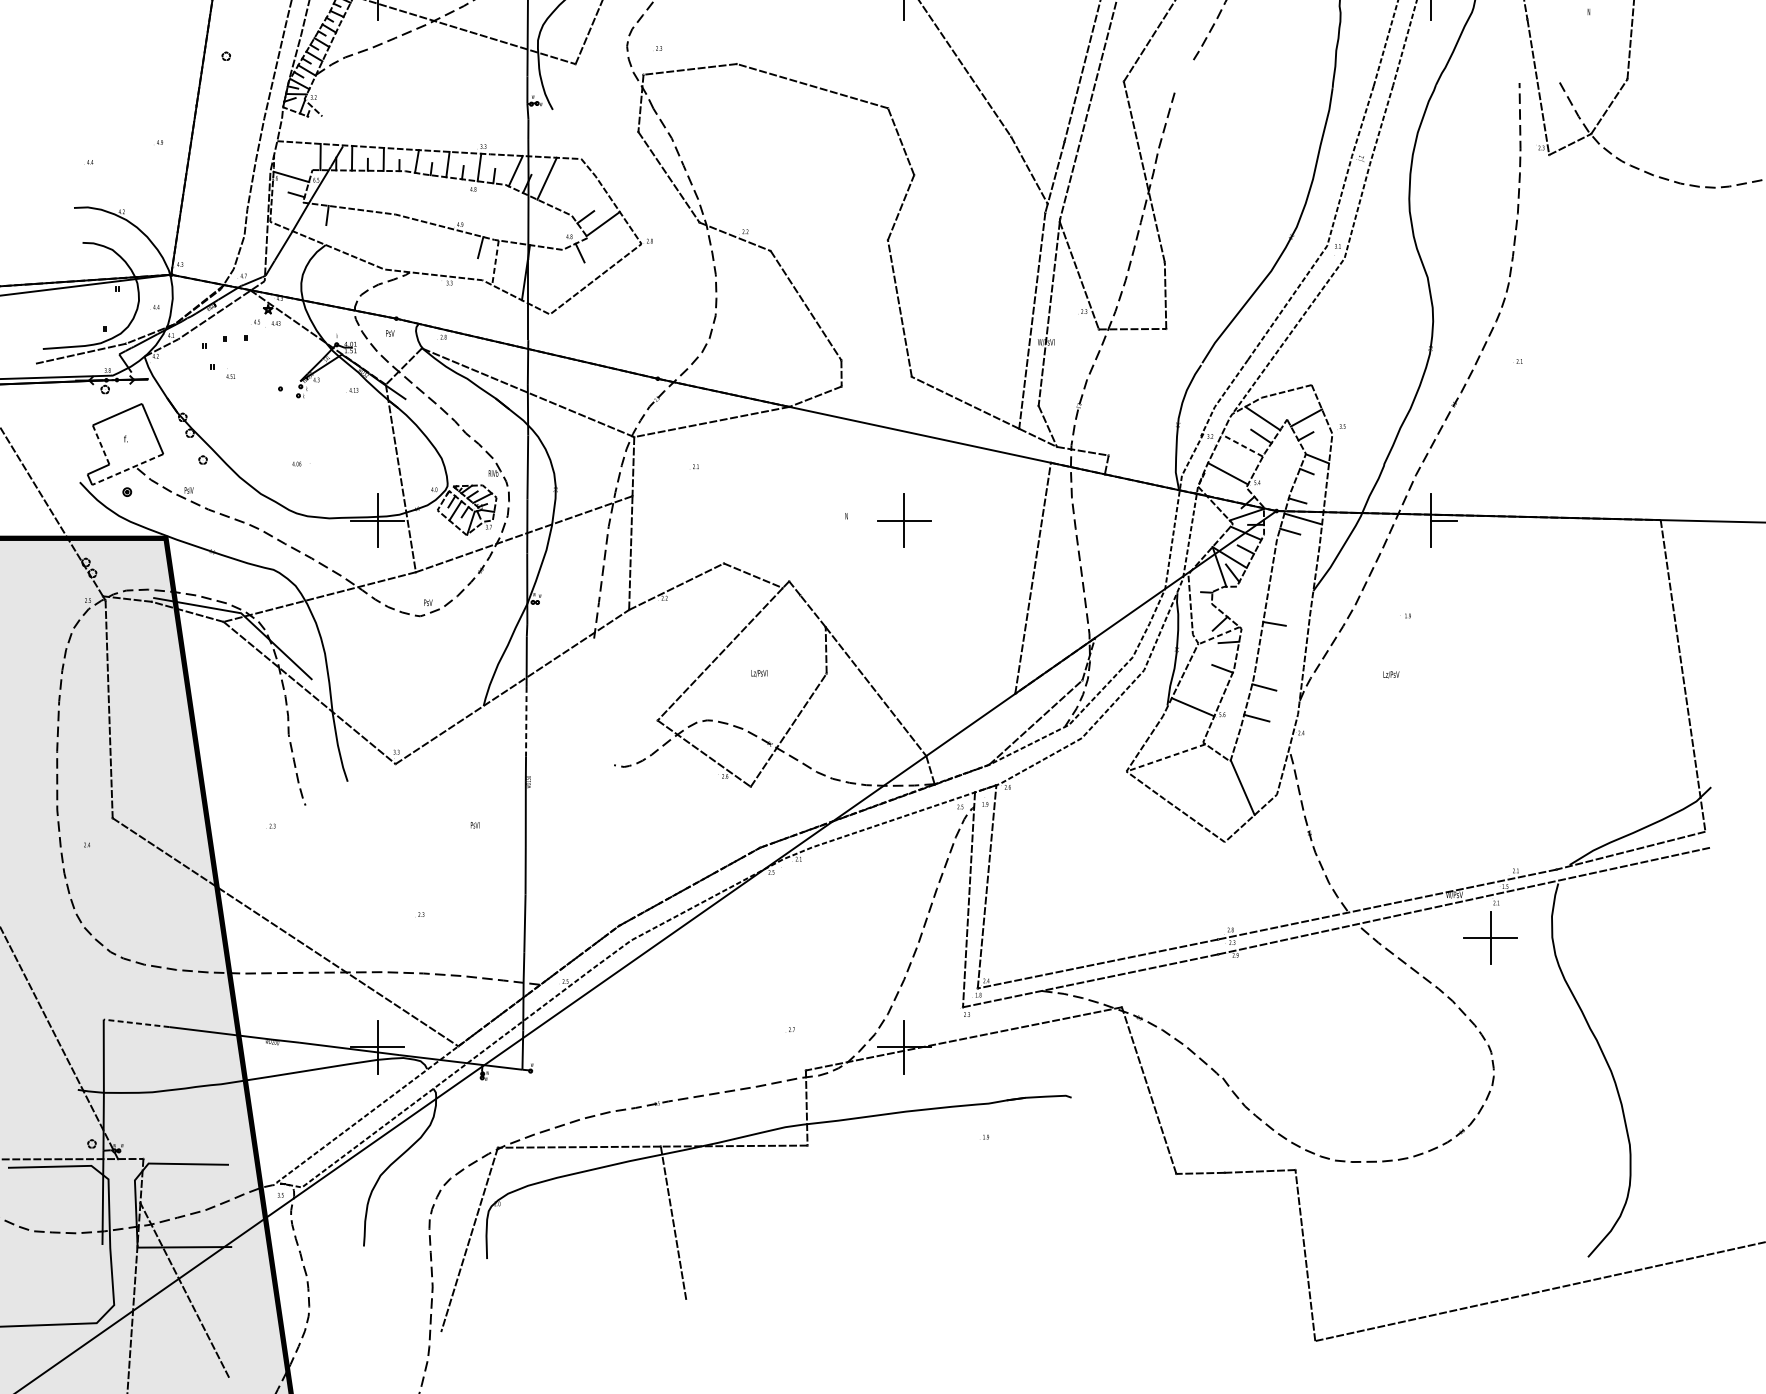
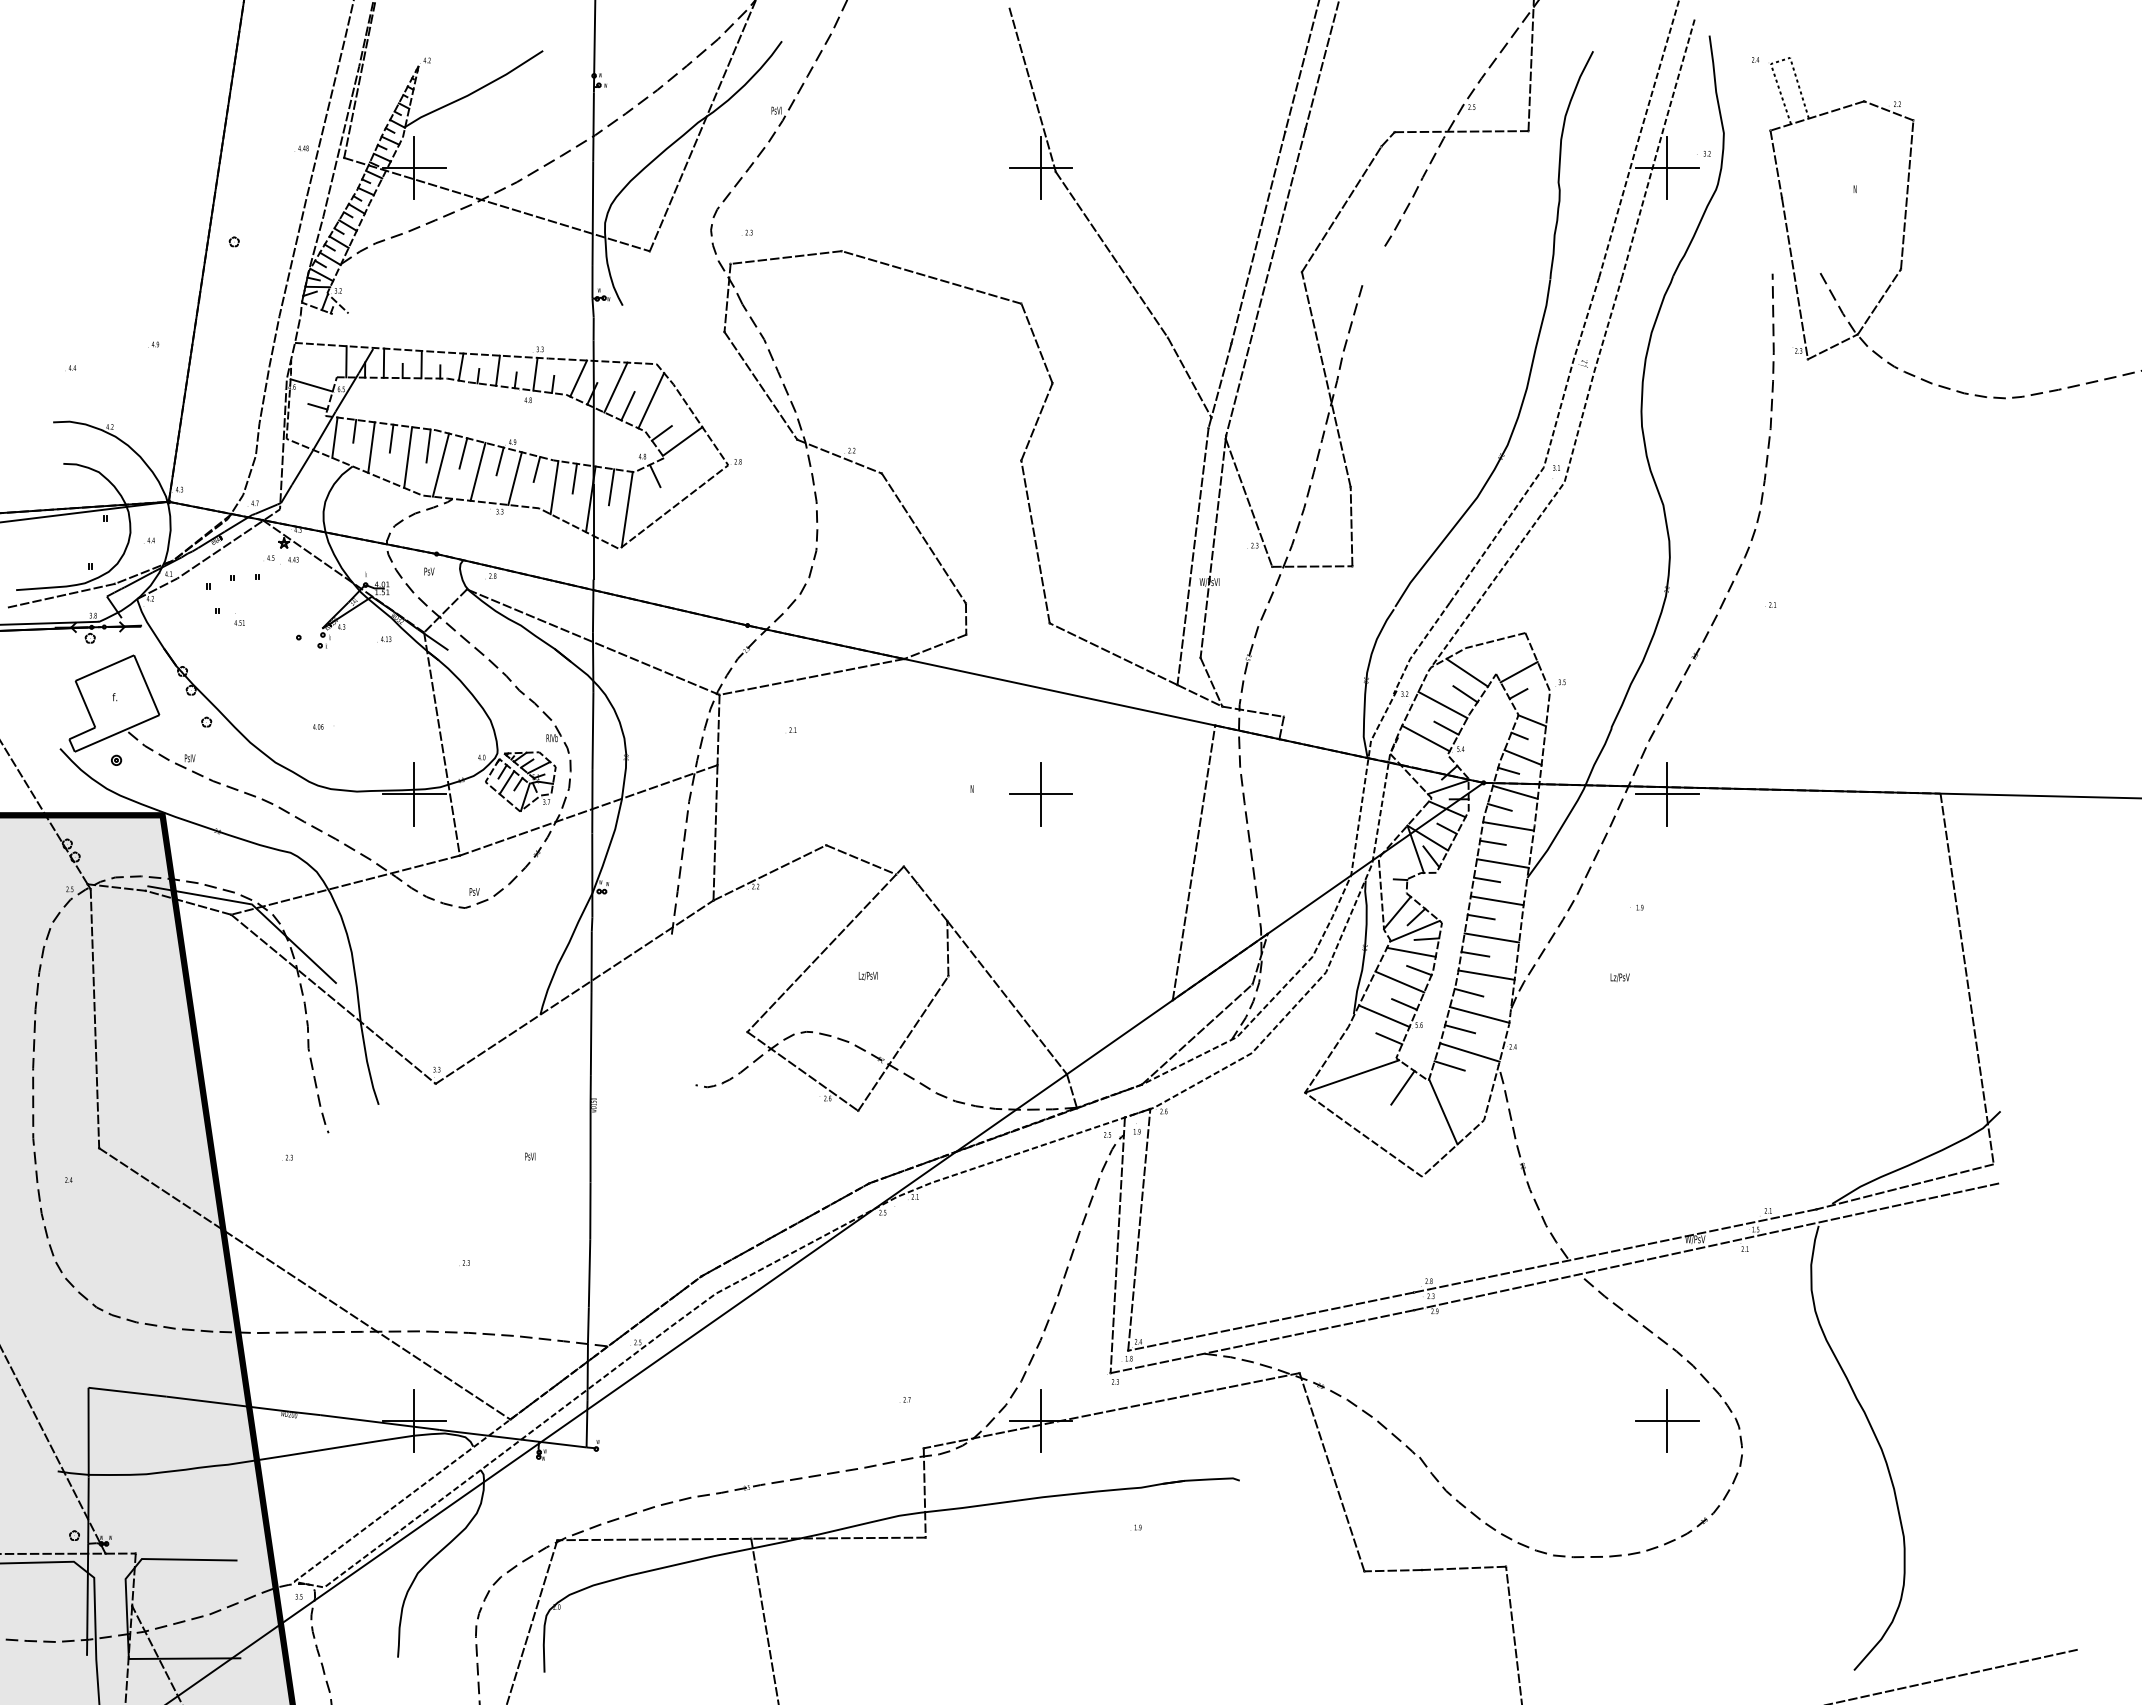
line: (577, 189) -> (651, 400), added
line: (556, 194) -> (627, 406), added
line: (310, 220) -> (334, 437), added
line: (358, 221) -> (391, 438), added
line: (389, 227) -> (428, 445), added
line: (341, 229) -> (371, 447), added
line: (418, 234) -> (463, 453), added
line: (372, 237) -> (408, 457), added
line: (449, 240) -> (499, 461), added
line: (399, 243) -> (440, 464), added
line: (430, 249) -> (477, 471), added
line: (461, 255) -> (514, 478), added
line: (512, 255) -> (574, 478), added
line: (495, 262) -> (554, 487), dashed -> solid
line: (543, 262) -> (611, 487), added
line: (556, 281) -> (626, 509), added
line: (101, 444) -> (85, 703), dashed -> solid
line: (1242, 446) -> (1442, 705), dashed -> solid
line: (1245, 464) -> (1446, 727), added
line: (127, 469) -> (116, 733), dashed -> solid
line: (1309, 489) -> (1522, 757), added
line: (1417, 520) -> (1651, 794), added
line: (1297, 547) -> (1508, 826), added
line: (1284, 561) -> (1492, 842), added
line: (1292, 578) -> (1502, 863), added
line: (1279, 592) -> (1486, 879), added
line: (1287, 609) -> (1496, 900), added
line: (1203, 620) -> (1396, 912), added
line: (1218, 636) -> (1414, 931), dashed -> solid
line: (1283, 641) -> (1491, 937), added
line: (1215, 652) -> (1411, 951), added
line: (1269, 654) -> (1475, 953), added
line: (1279, 672) -> (1486, 974), added
line: (1205, 678) -> (1399, 981), added
line: (1210, 697) -> (1404, 1004), added
line: (1273, 705) -> (1479, 1014), added
line: (526, 721) -> (591, 1033), dashed -> solid
line: (1197, 725) -> (1389, 1038), added
line: (1264, 737) -> (1469, 1052), added
line: (1247, 748) -> (1449, 1065), added
line: (1166, 757) -> (1352, 1076), dashed -> solid
line: (1208, 767) -> (1402, 1087), added
part: (1490, 937) -> (1667, 1420), moved
line: (136, 1023) -> (127, 1392), dashed -> solid

